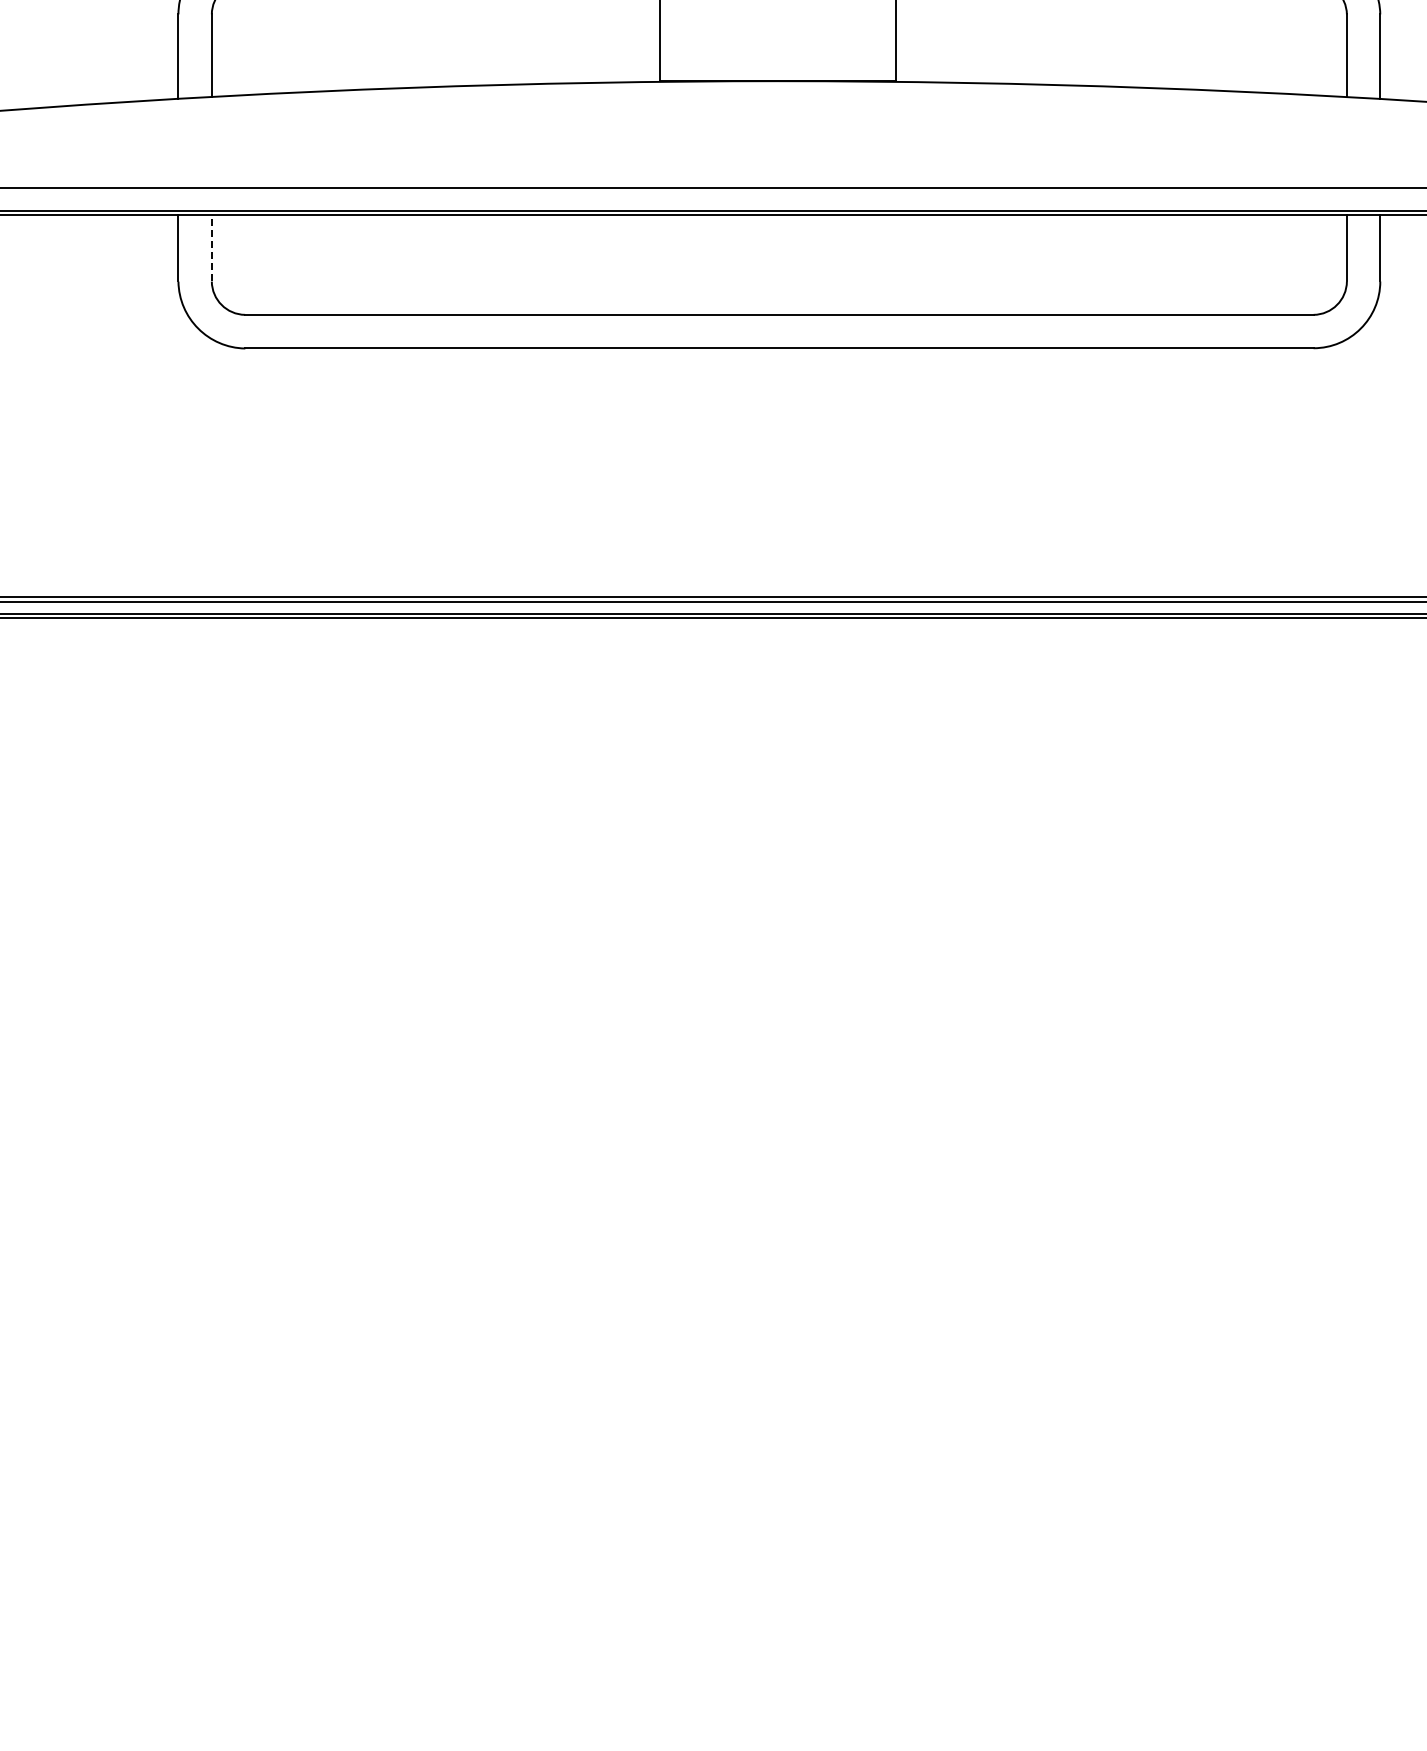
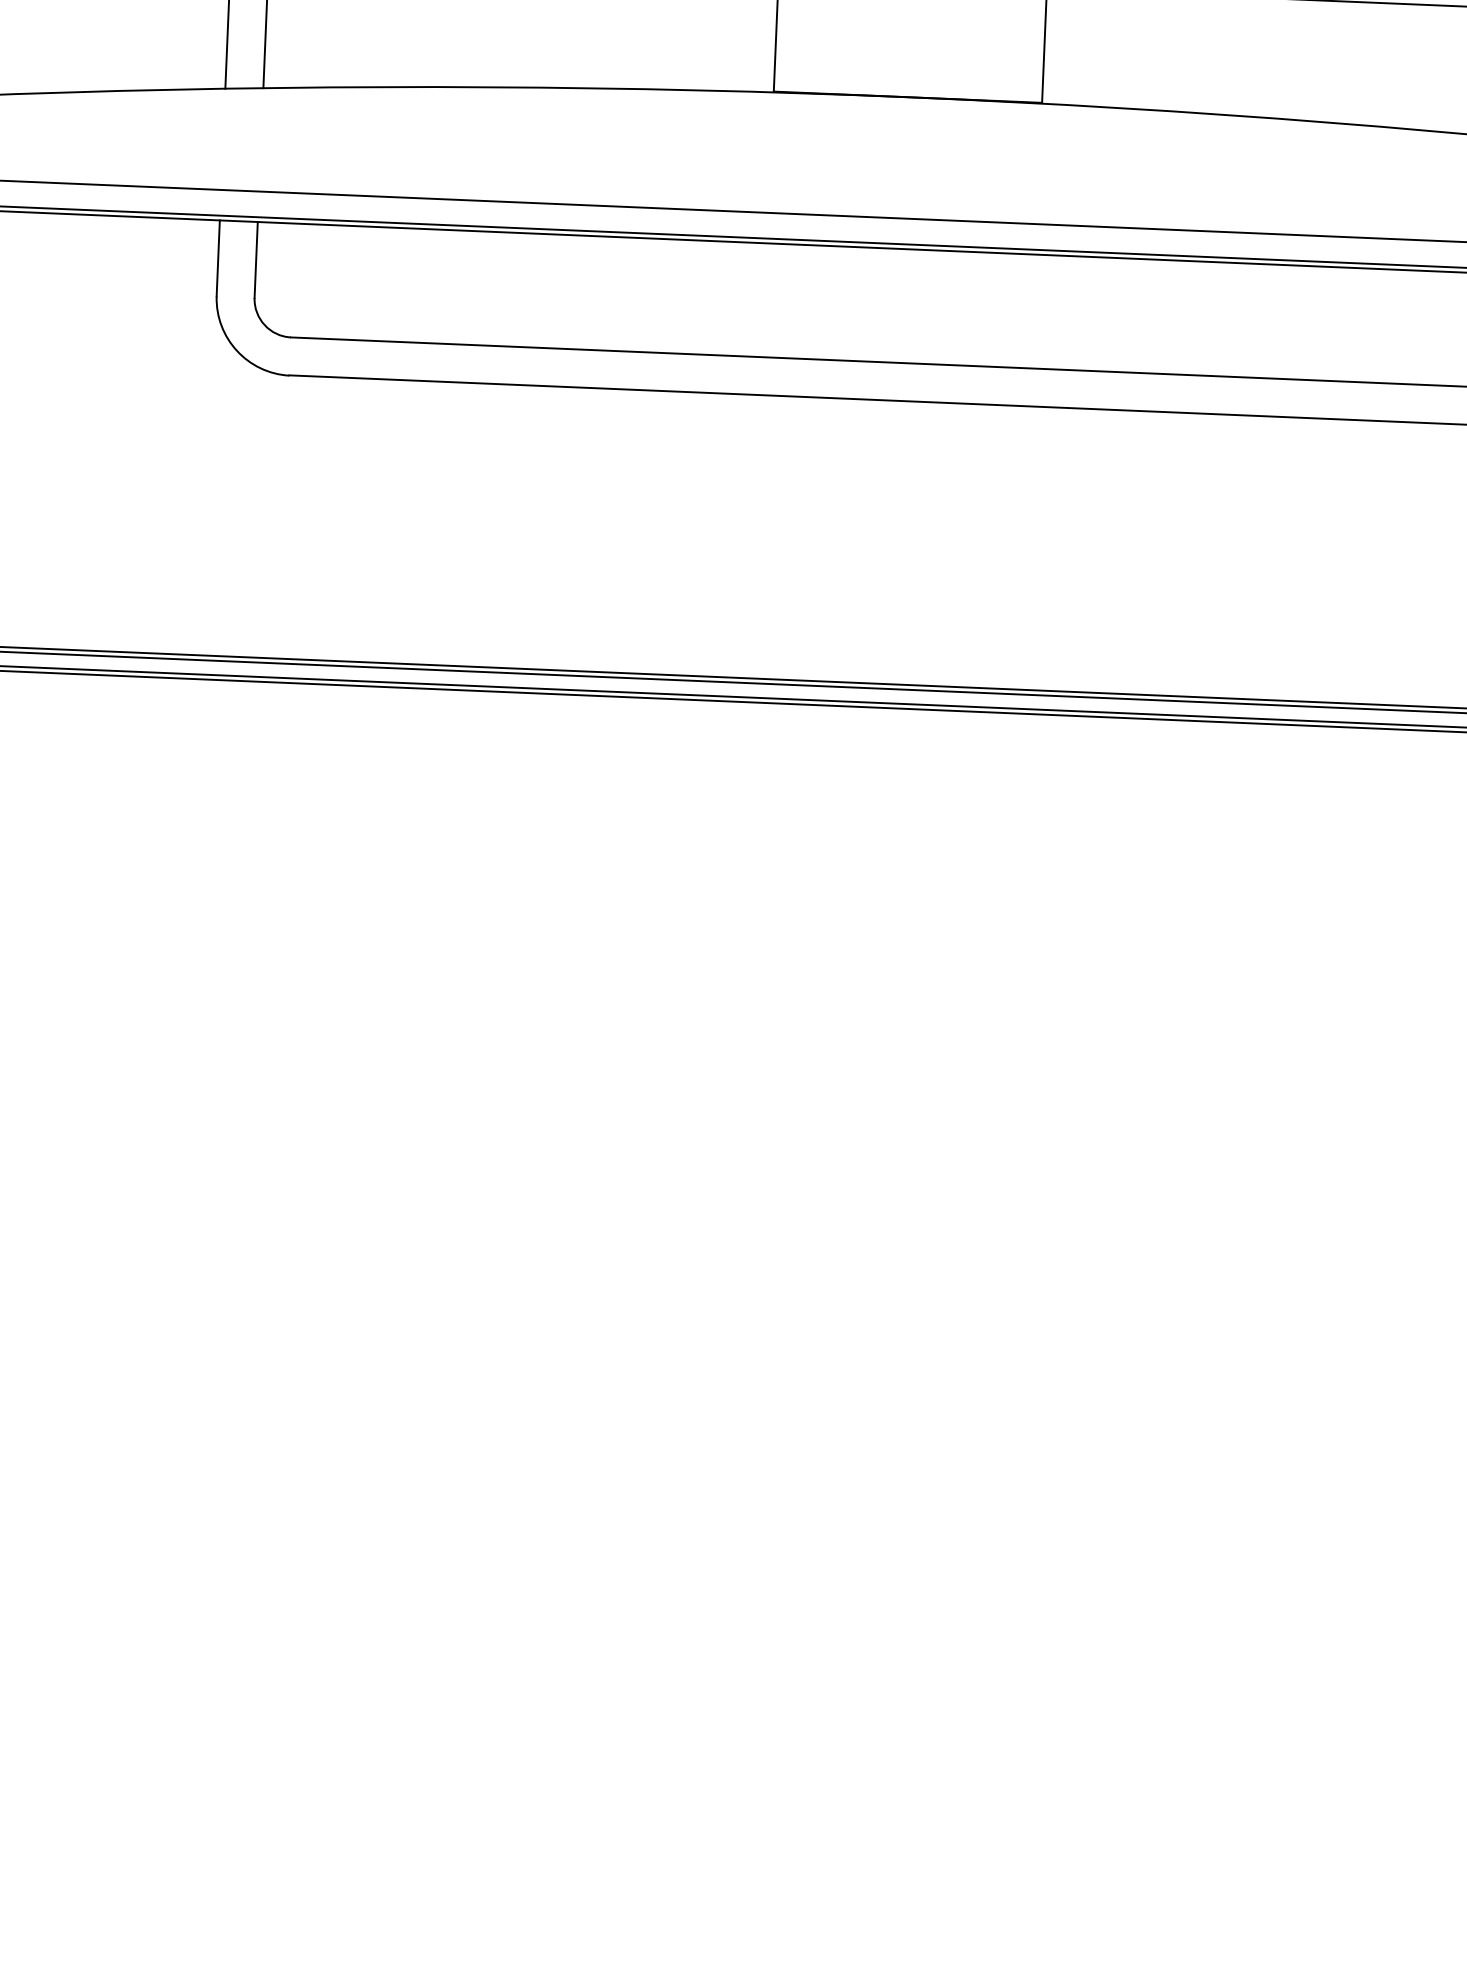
line: (211, 247) -> (255, 259), dashed -> solid

